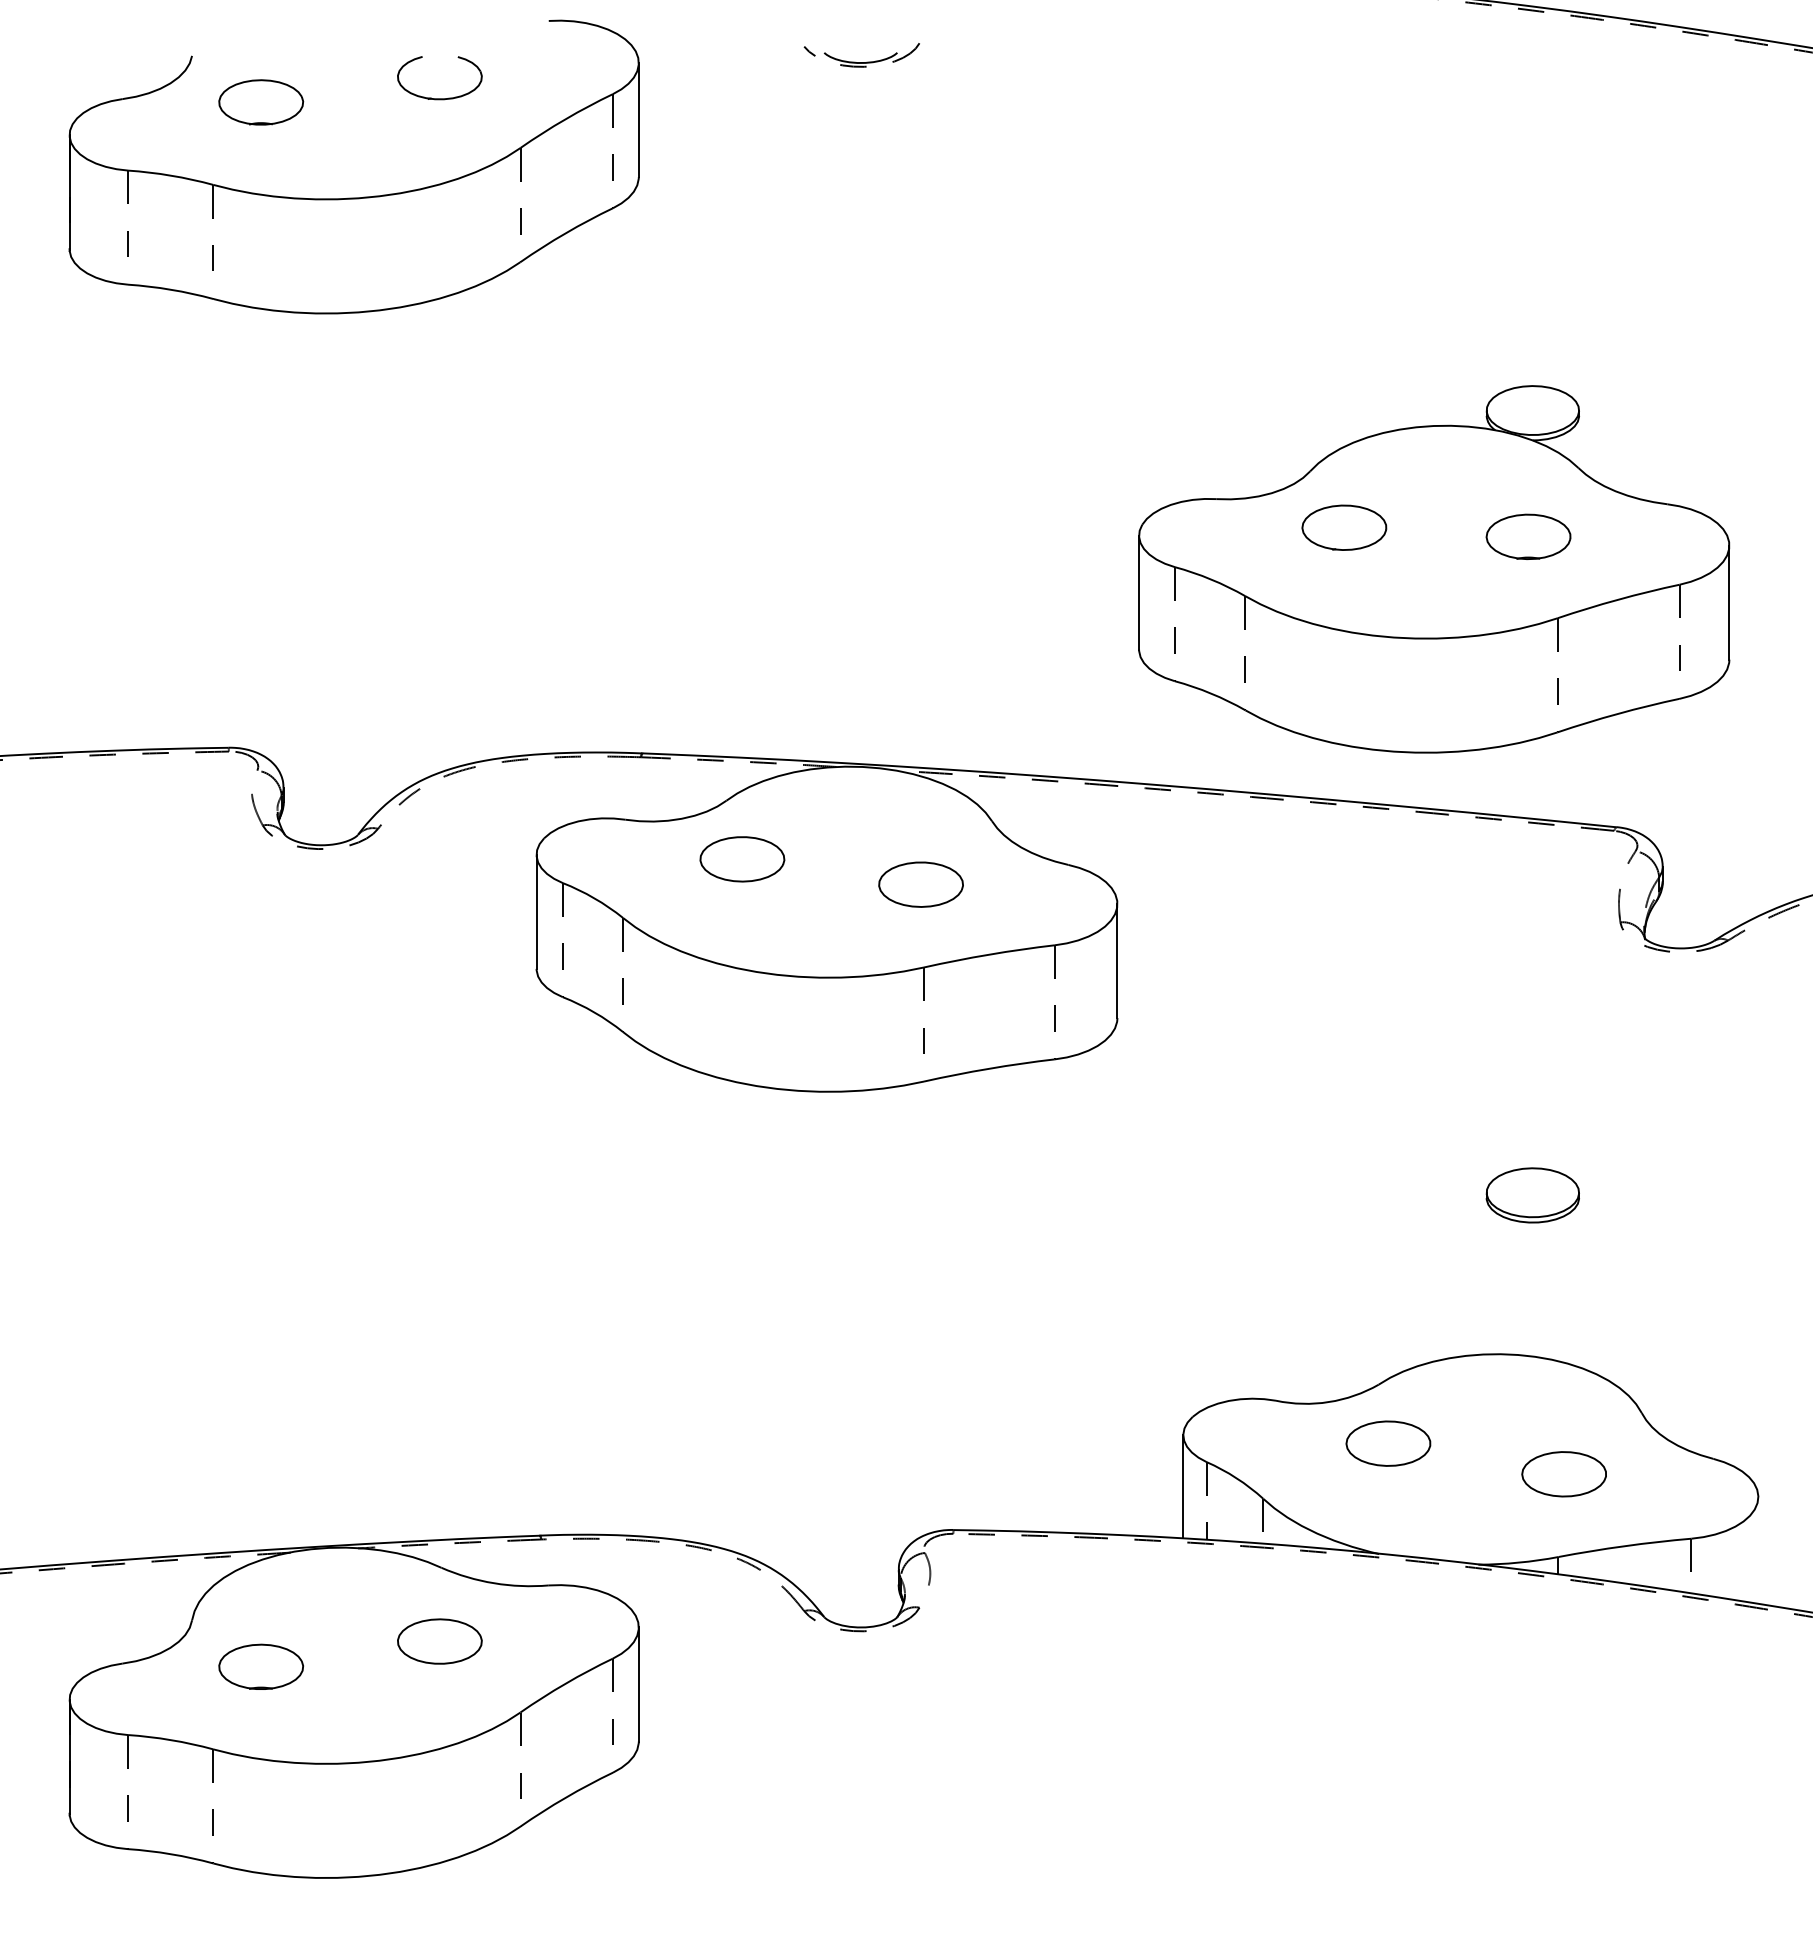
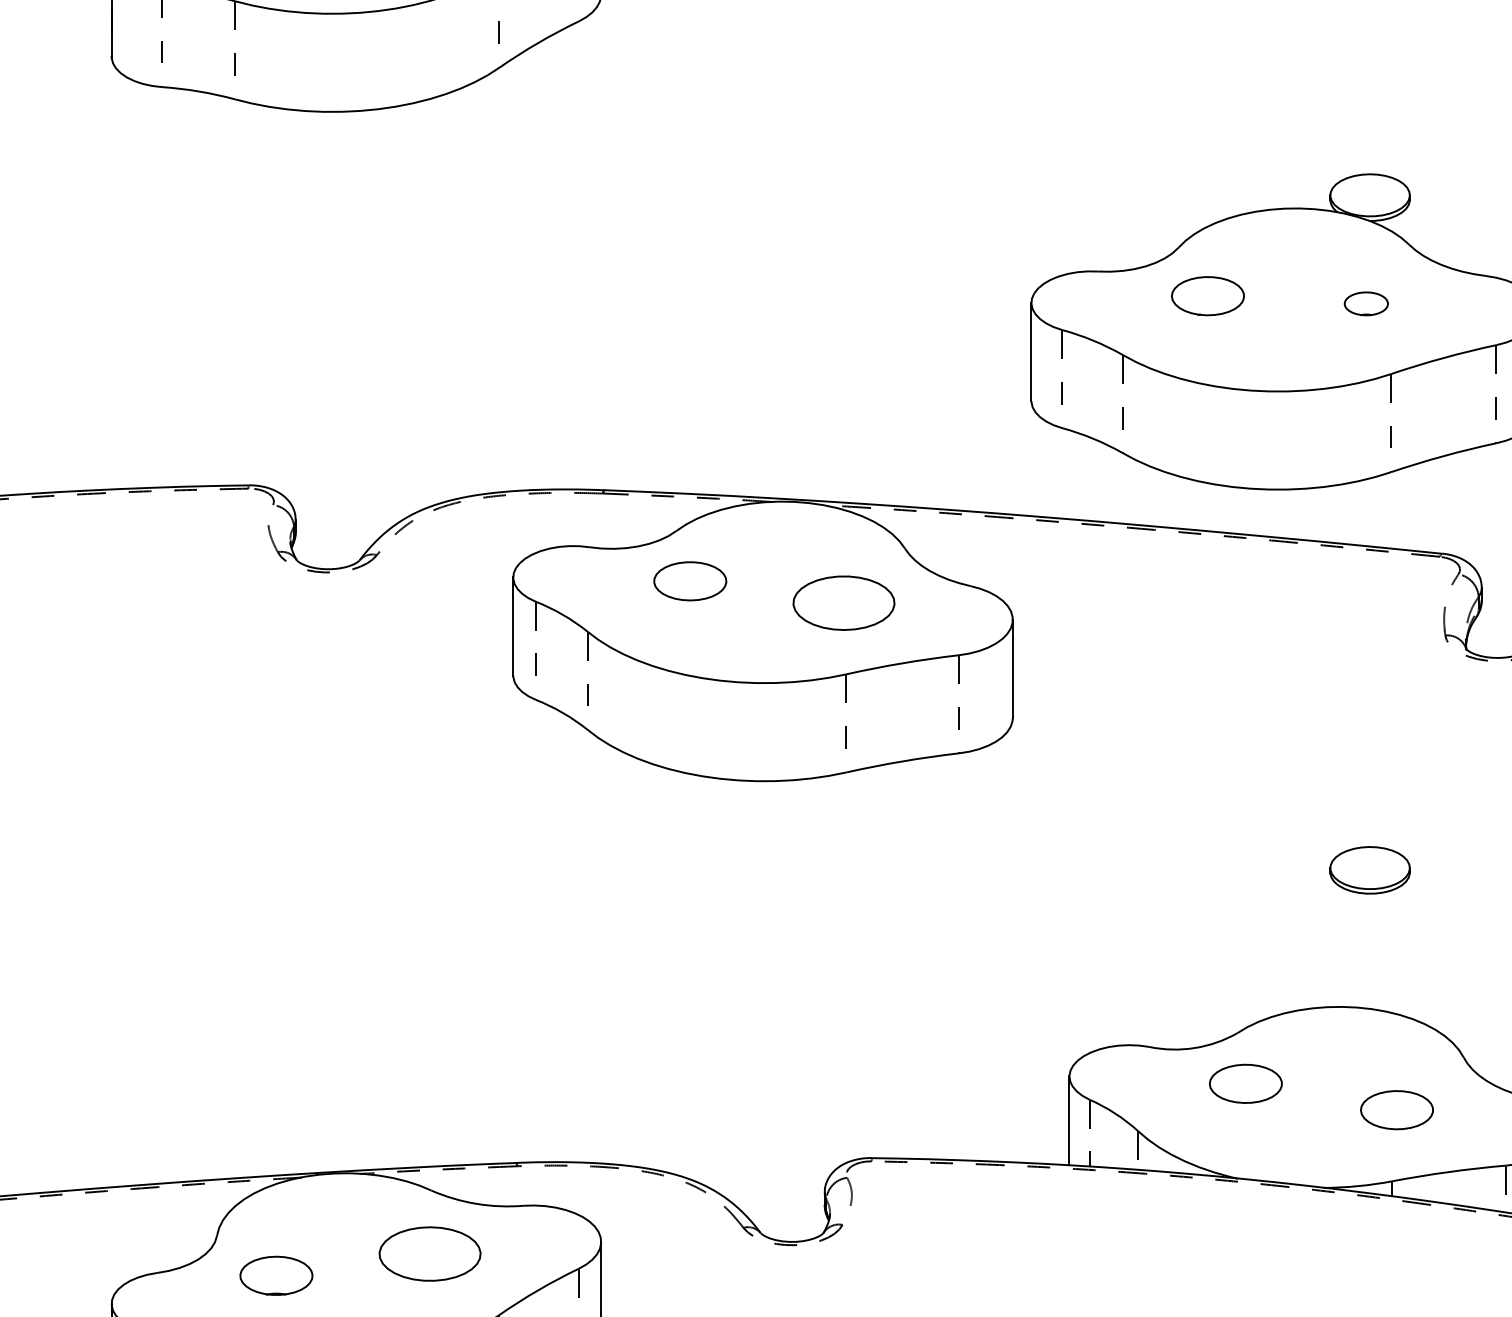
part: (1528, 536) -> (1366, 303), size x0.6
part: (920, 884) -> (843, 602), size x1.4
part: (439, 1641) -> (429, 1253), size x1.4

